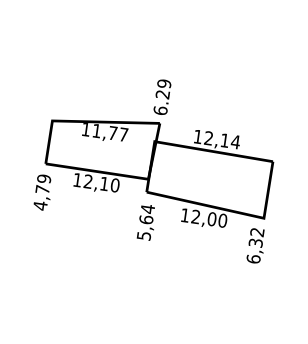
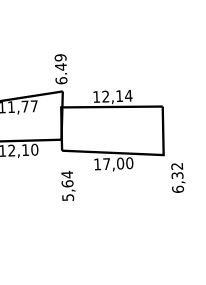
text: (162, 94) -> (60, 66), 6.29 -> 6.49
text: (195, 216) -> (106, 163), 12,00 -> 17,00
text: (145, 222) -> (67, 186), moved
text: (255, 245) -> (177, 177), moved

